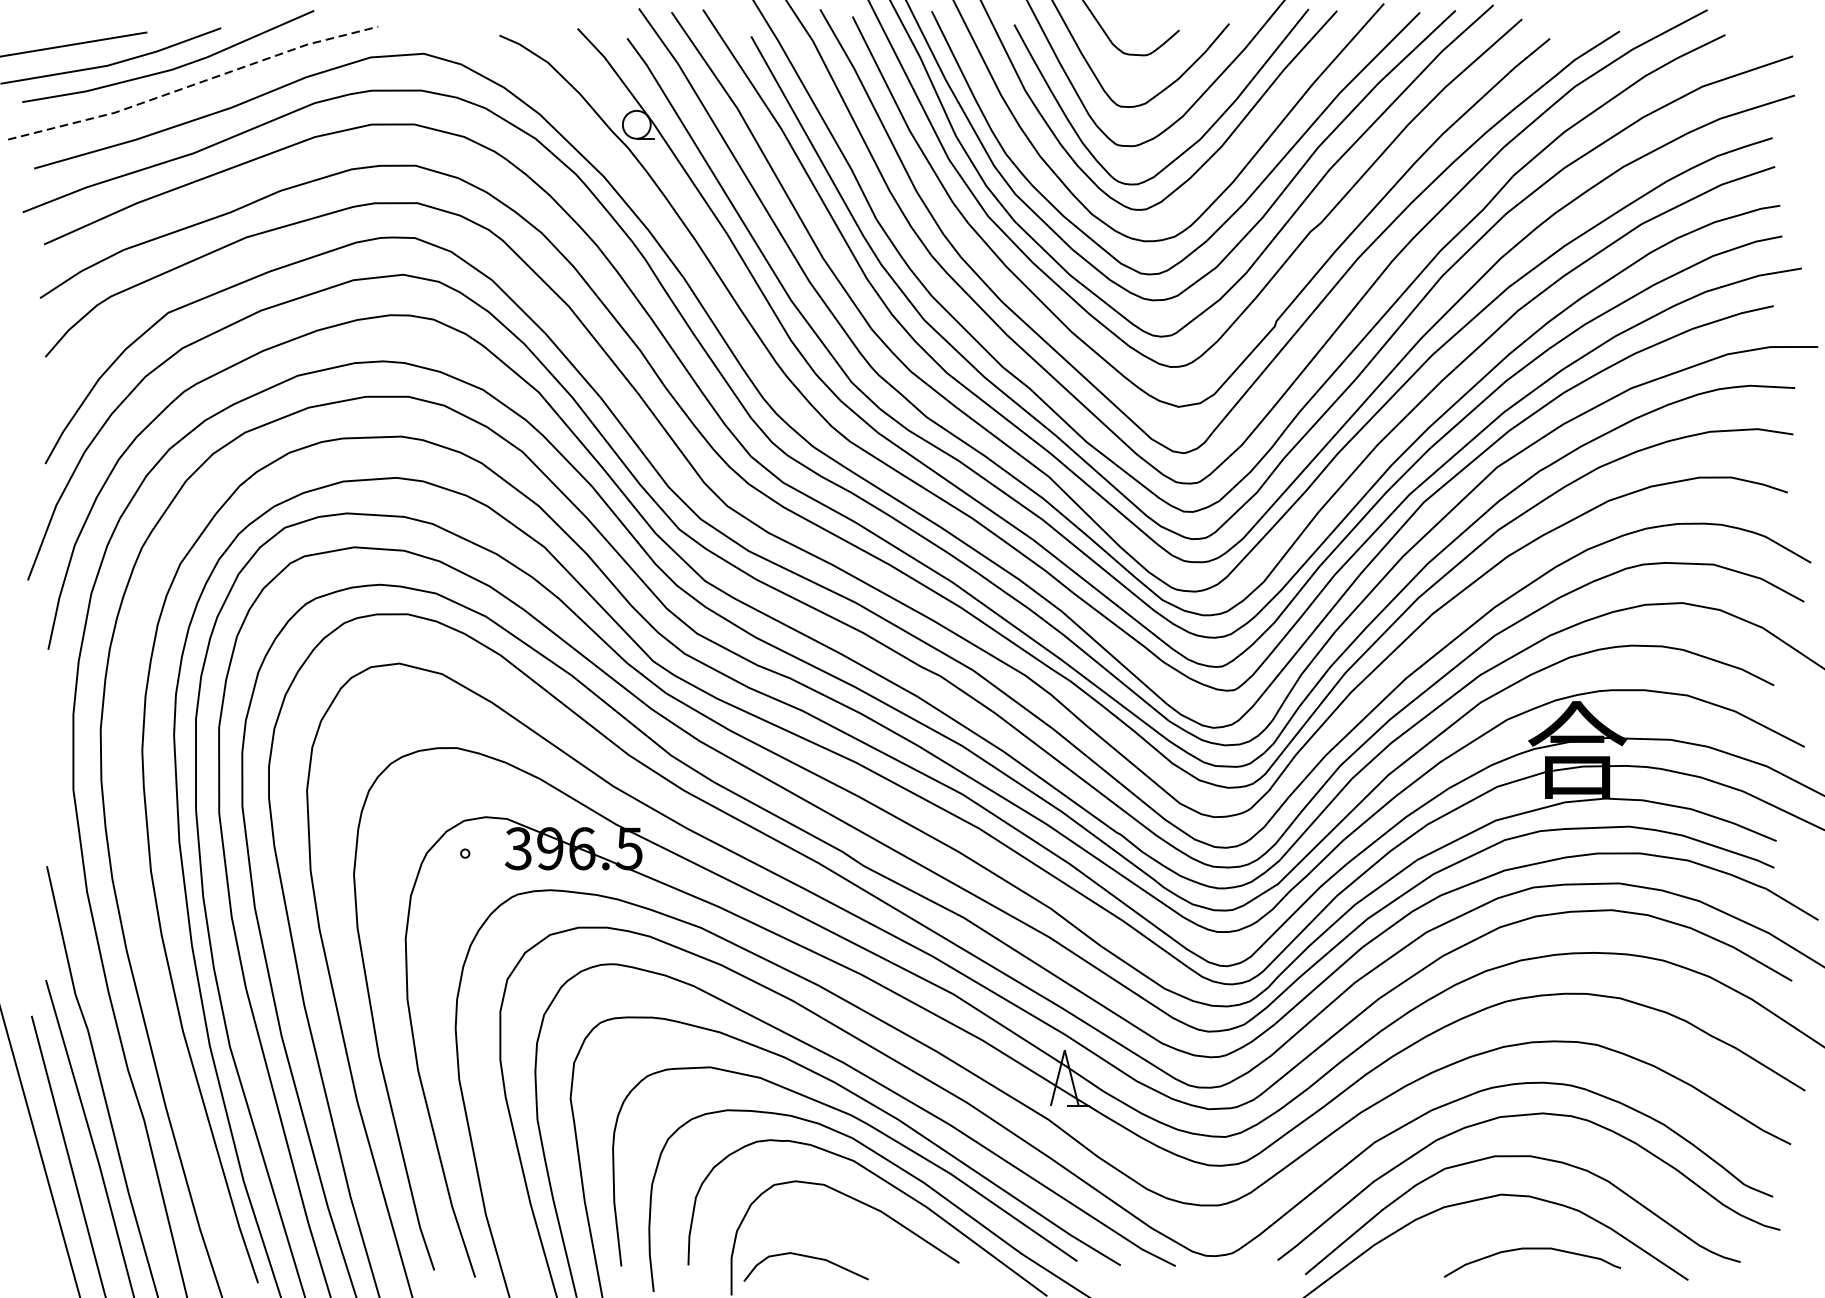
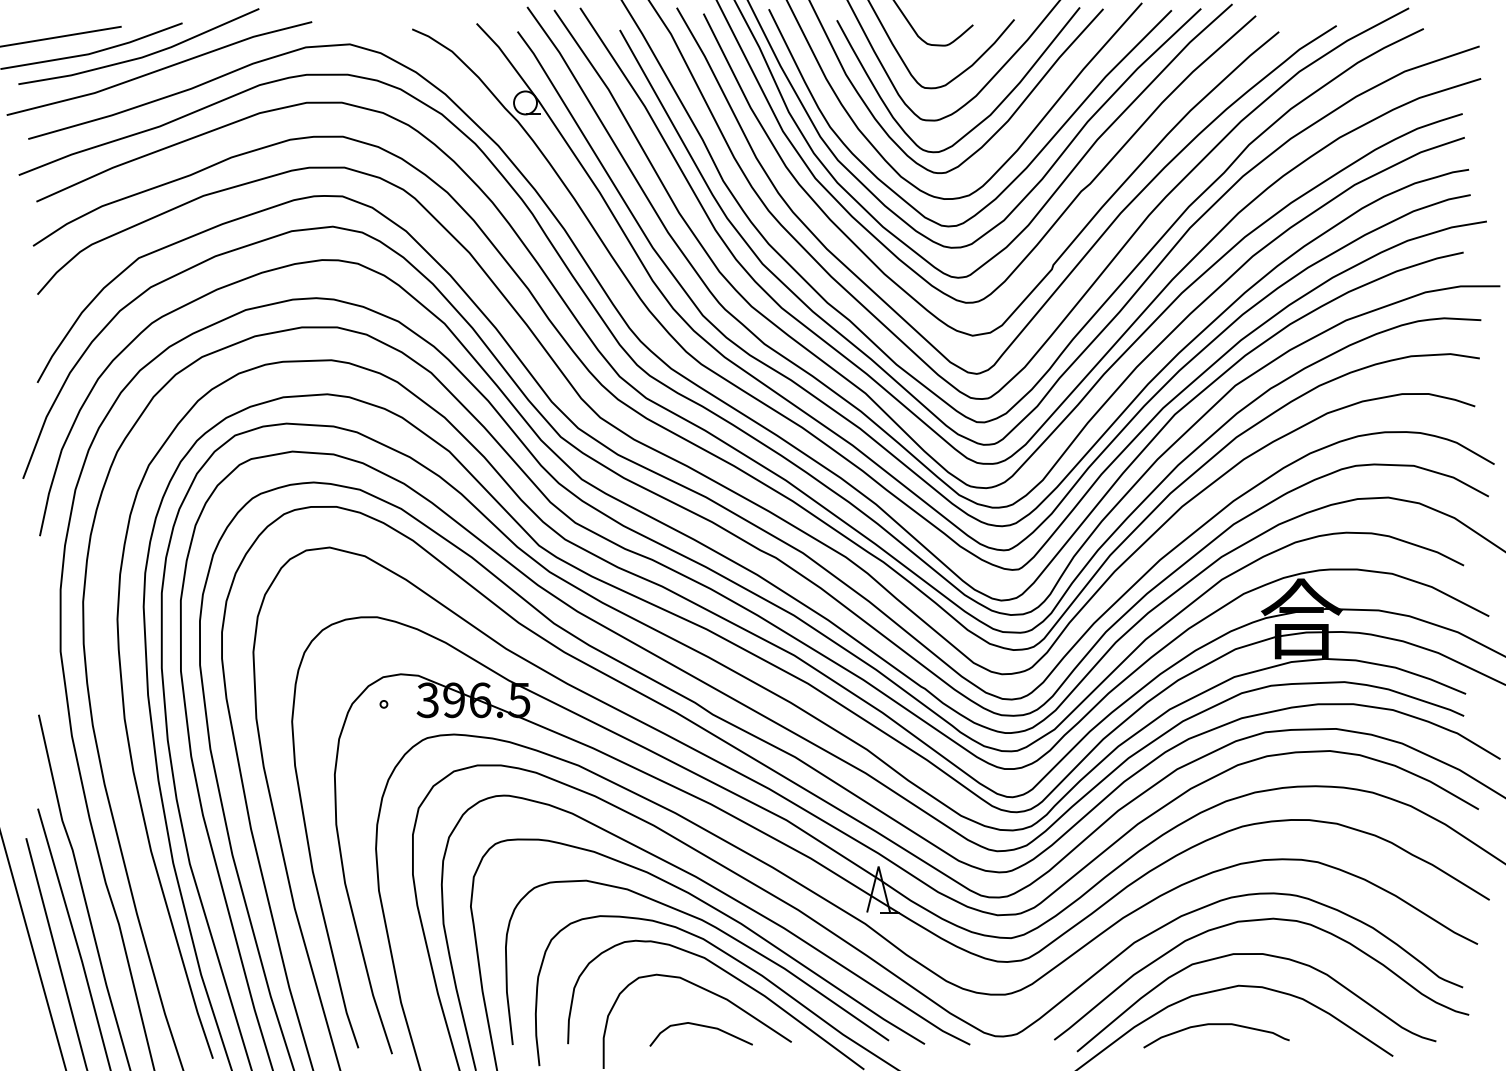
line: (194, 84) -> (160, 69), dashed -> solid
curve: (1532, 1250) -> (1216, 1025), moved
curve: (805, 1257) -> (700, 1026), moved

